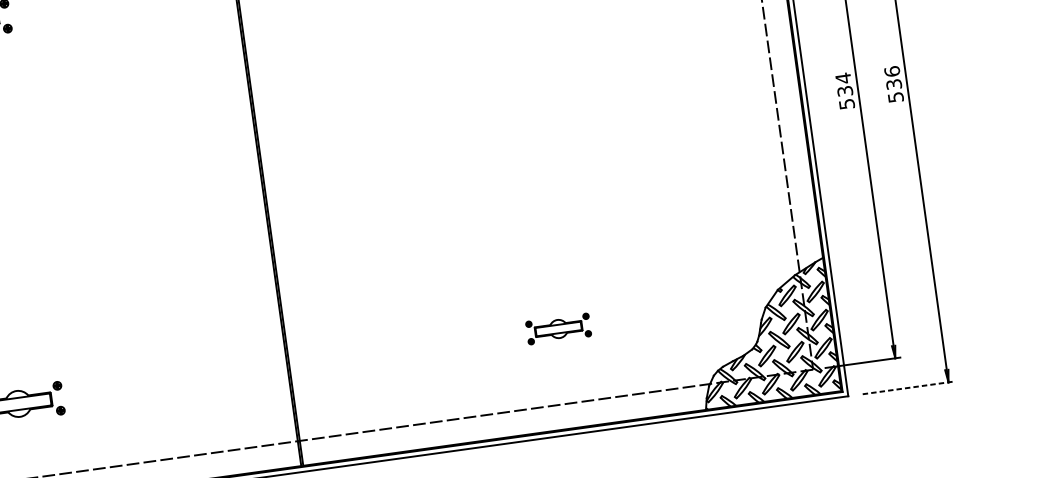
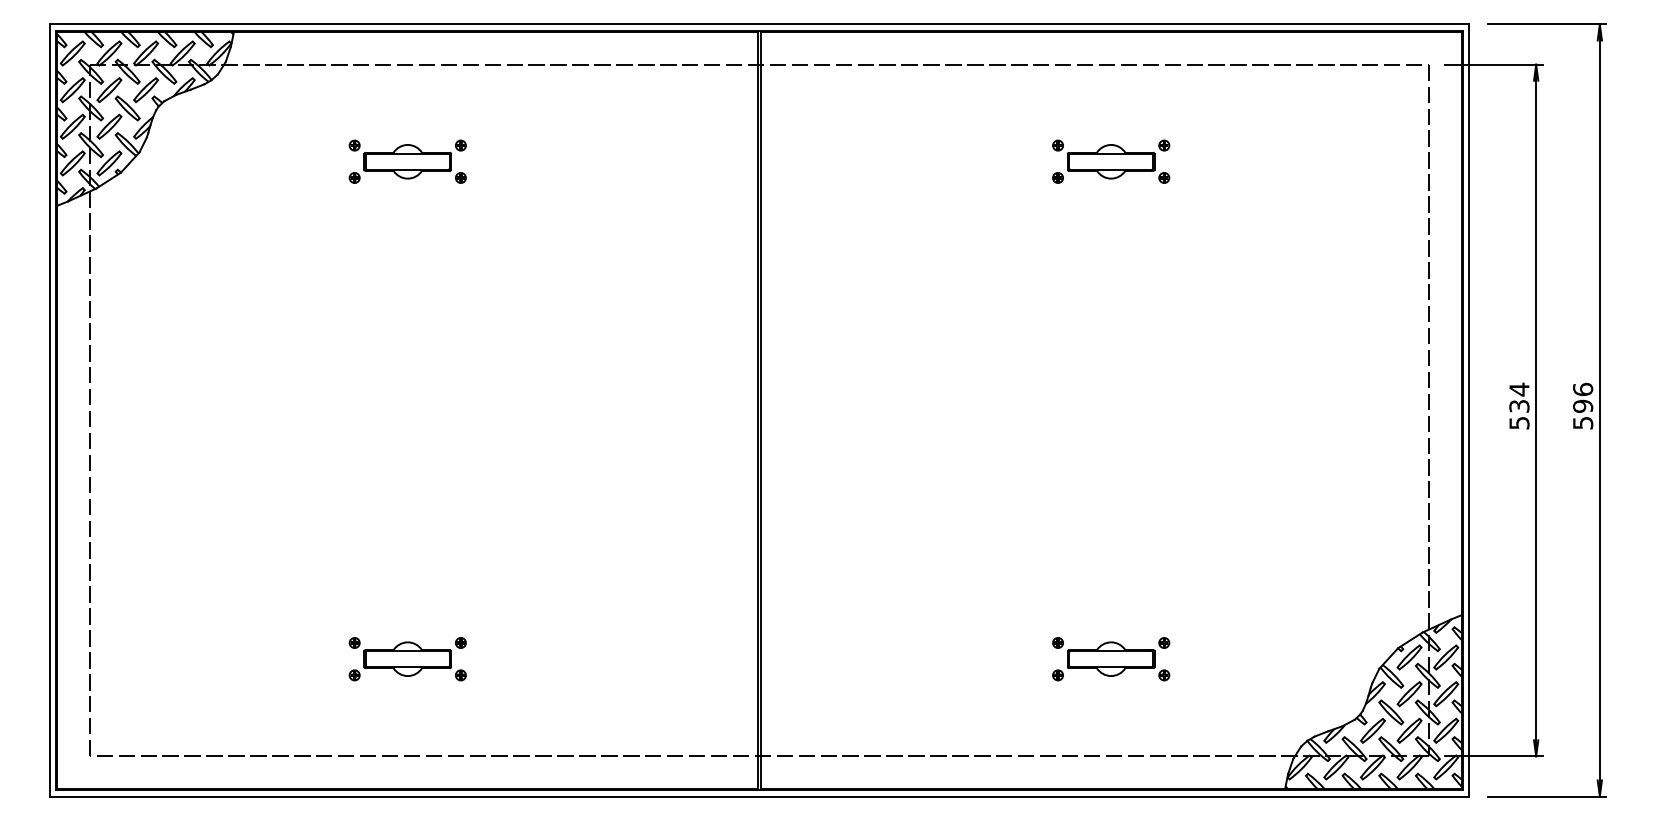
text: (894, 83) -> (1583, 405), 536 -> 596
part: (558, 329) -> (1111, 659), size x1.43
line: (908, 387) -> (1547, 796), dashed -> solid

